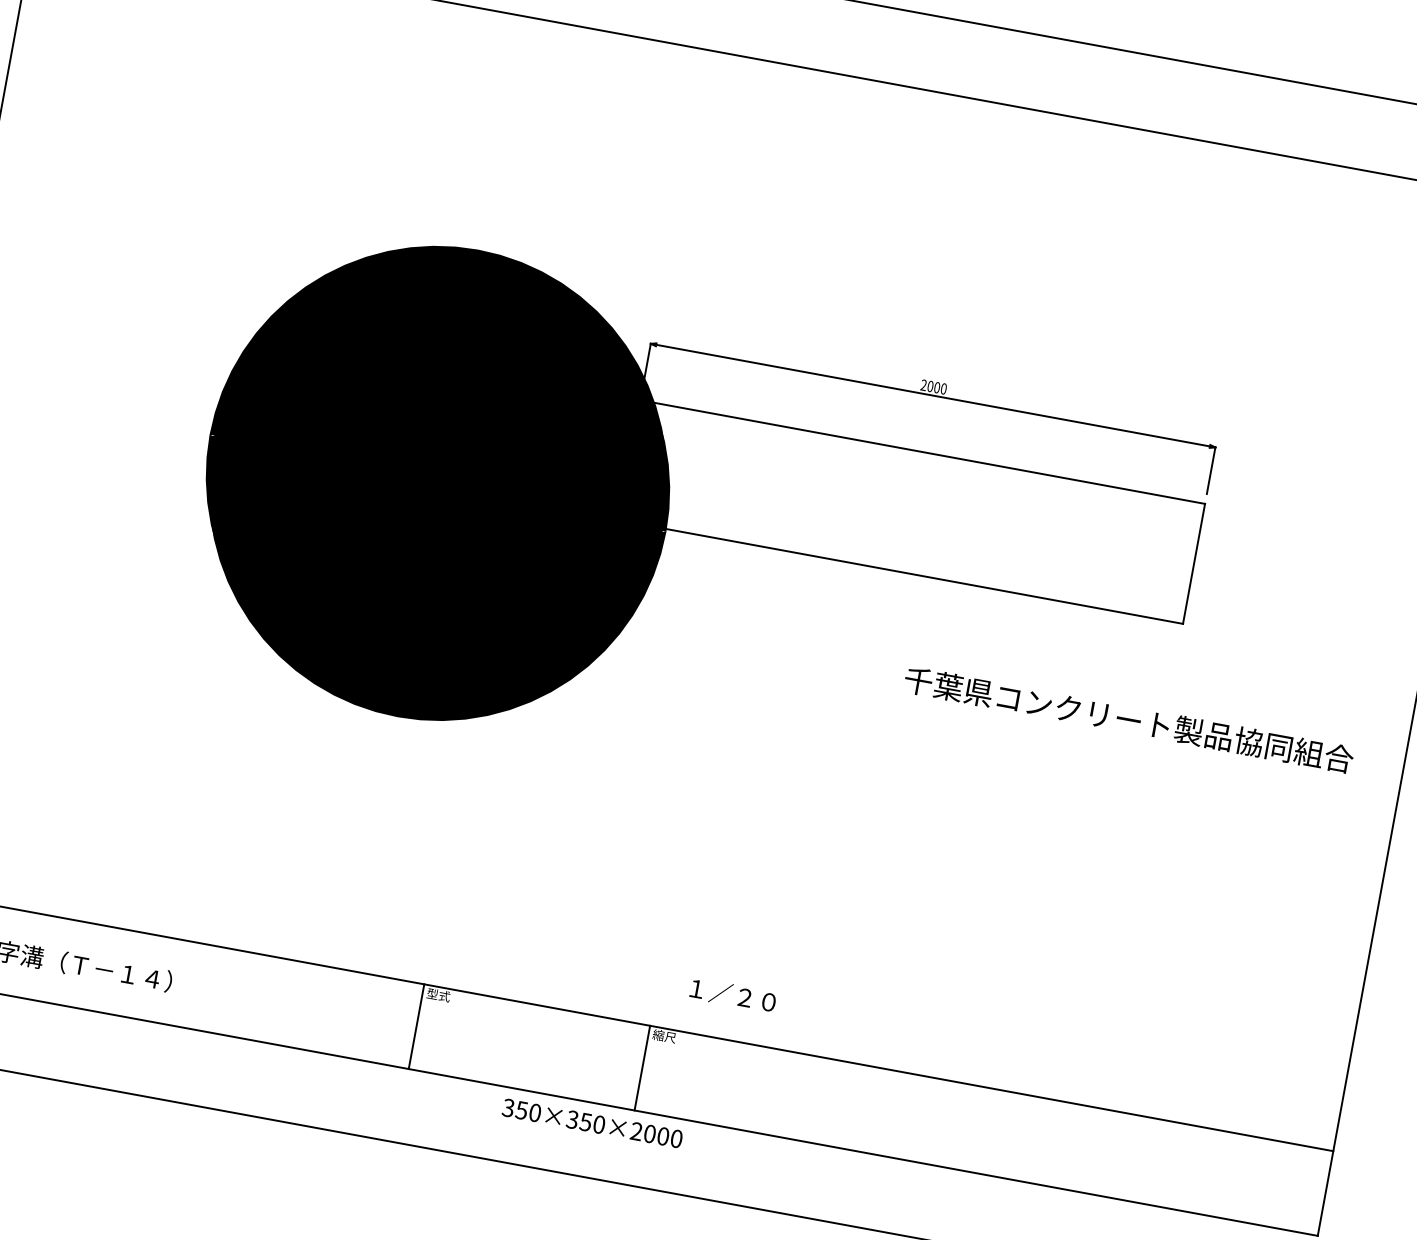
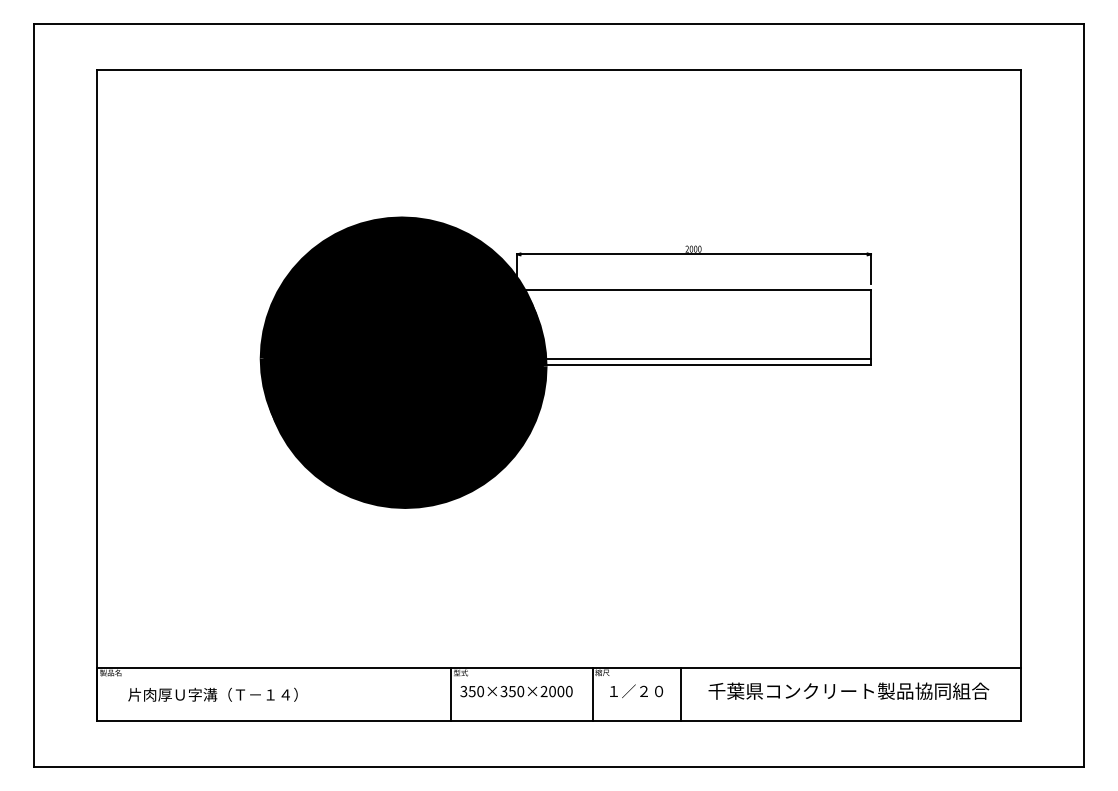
line: (901, 561) -> (693, 358), added
text: (1128, 718) -> (848, 690), moved
text: (733, 994) -> (636, 690), moved
line: (784, 1094) -> (681, 694), added
text: (592, 1123) -> (516, 691), moved

